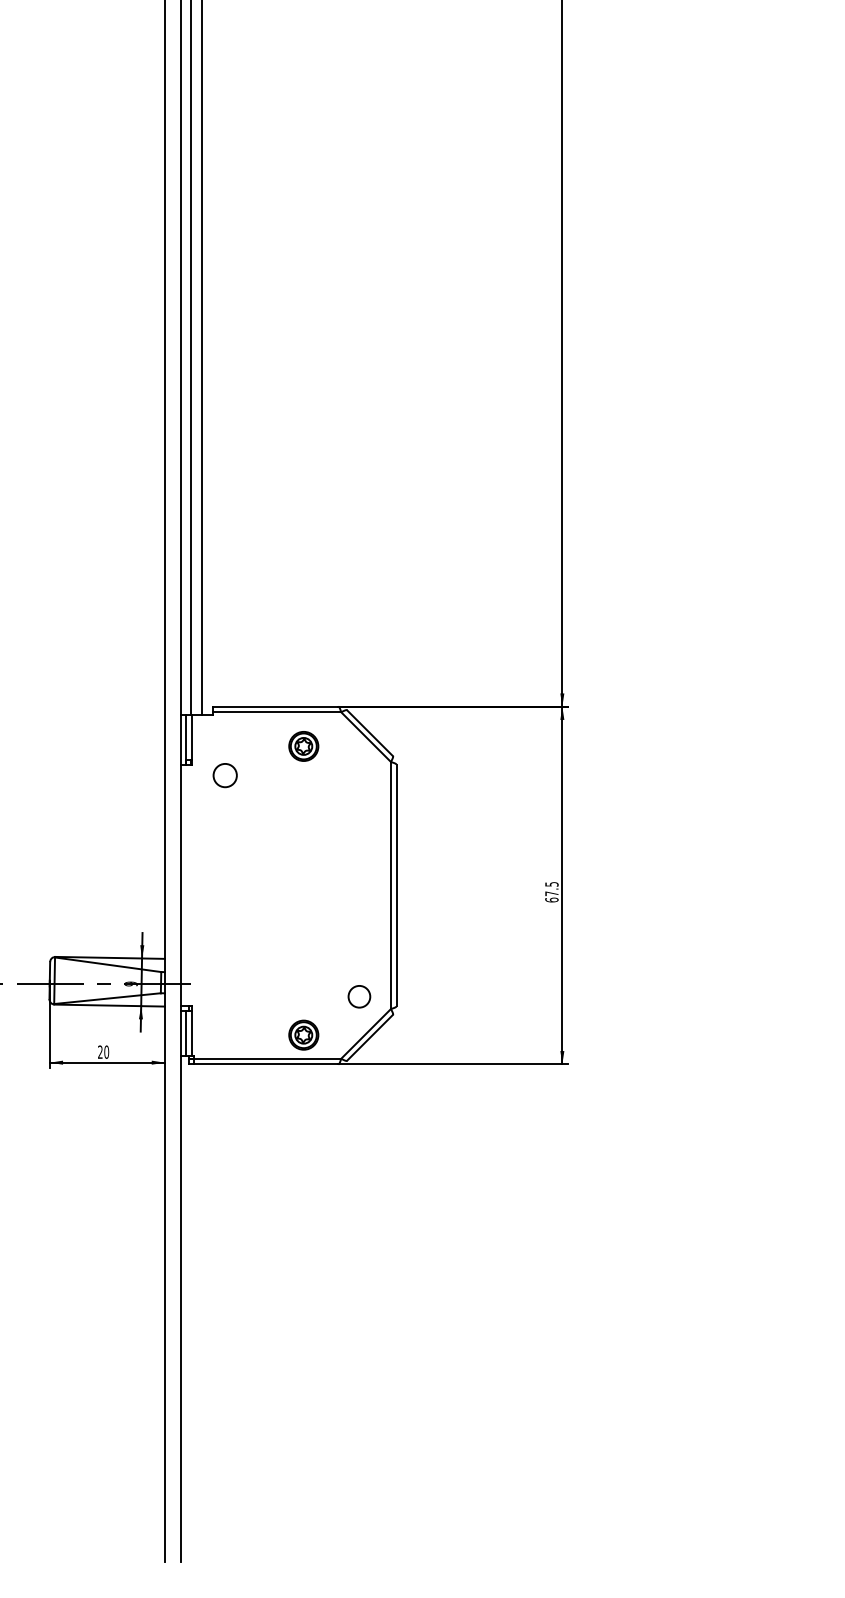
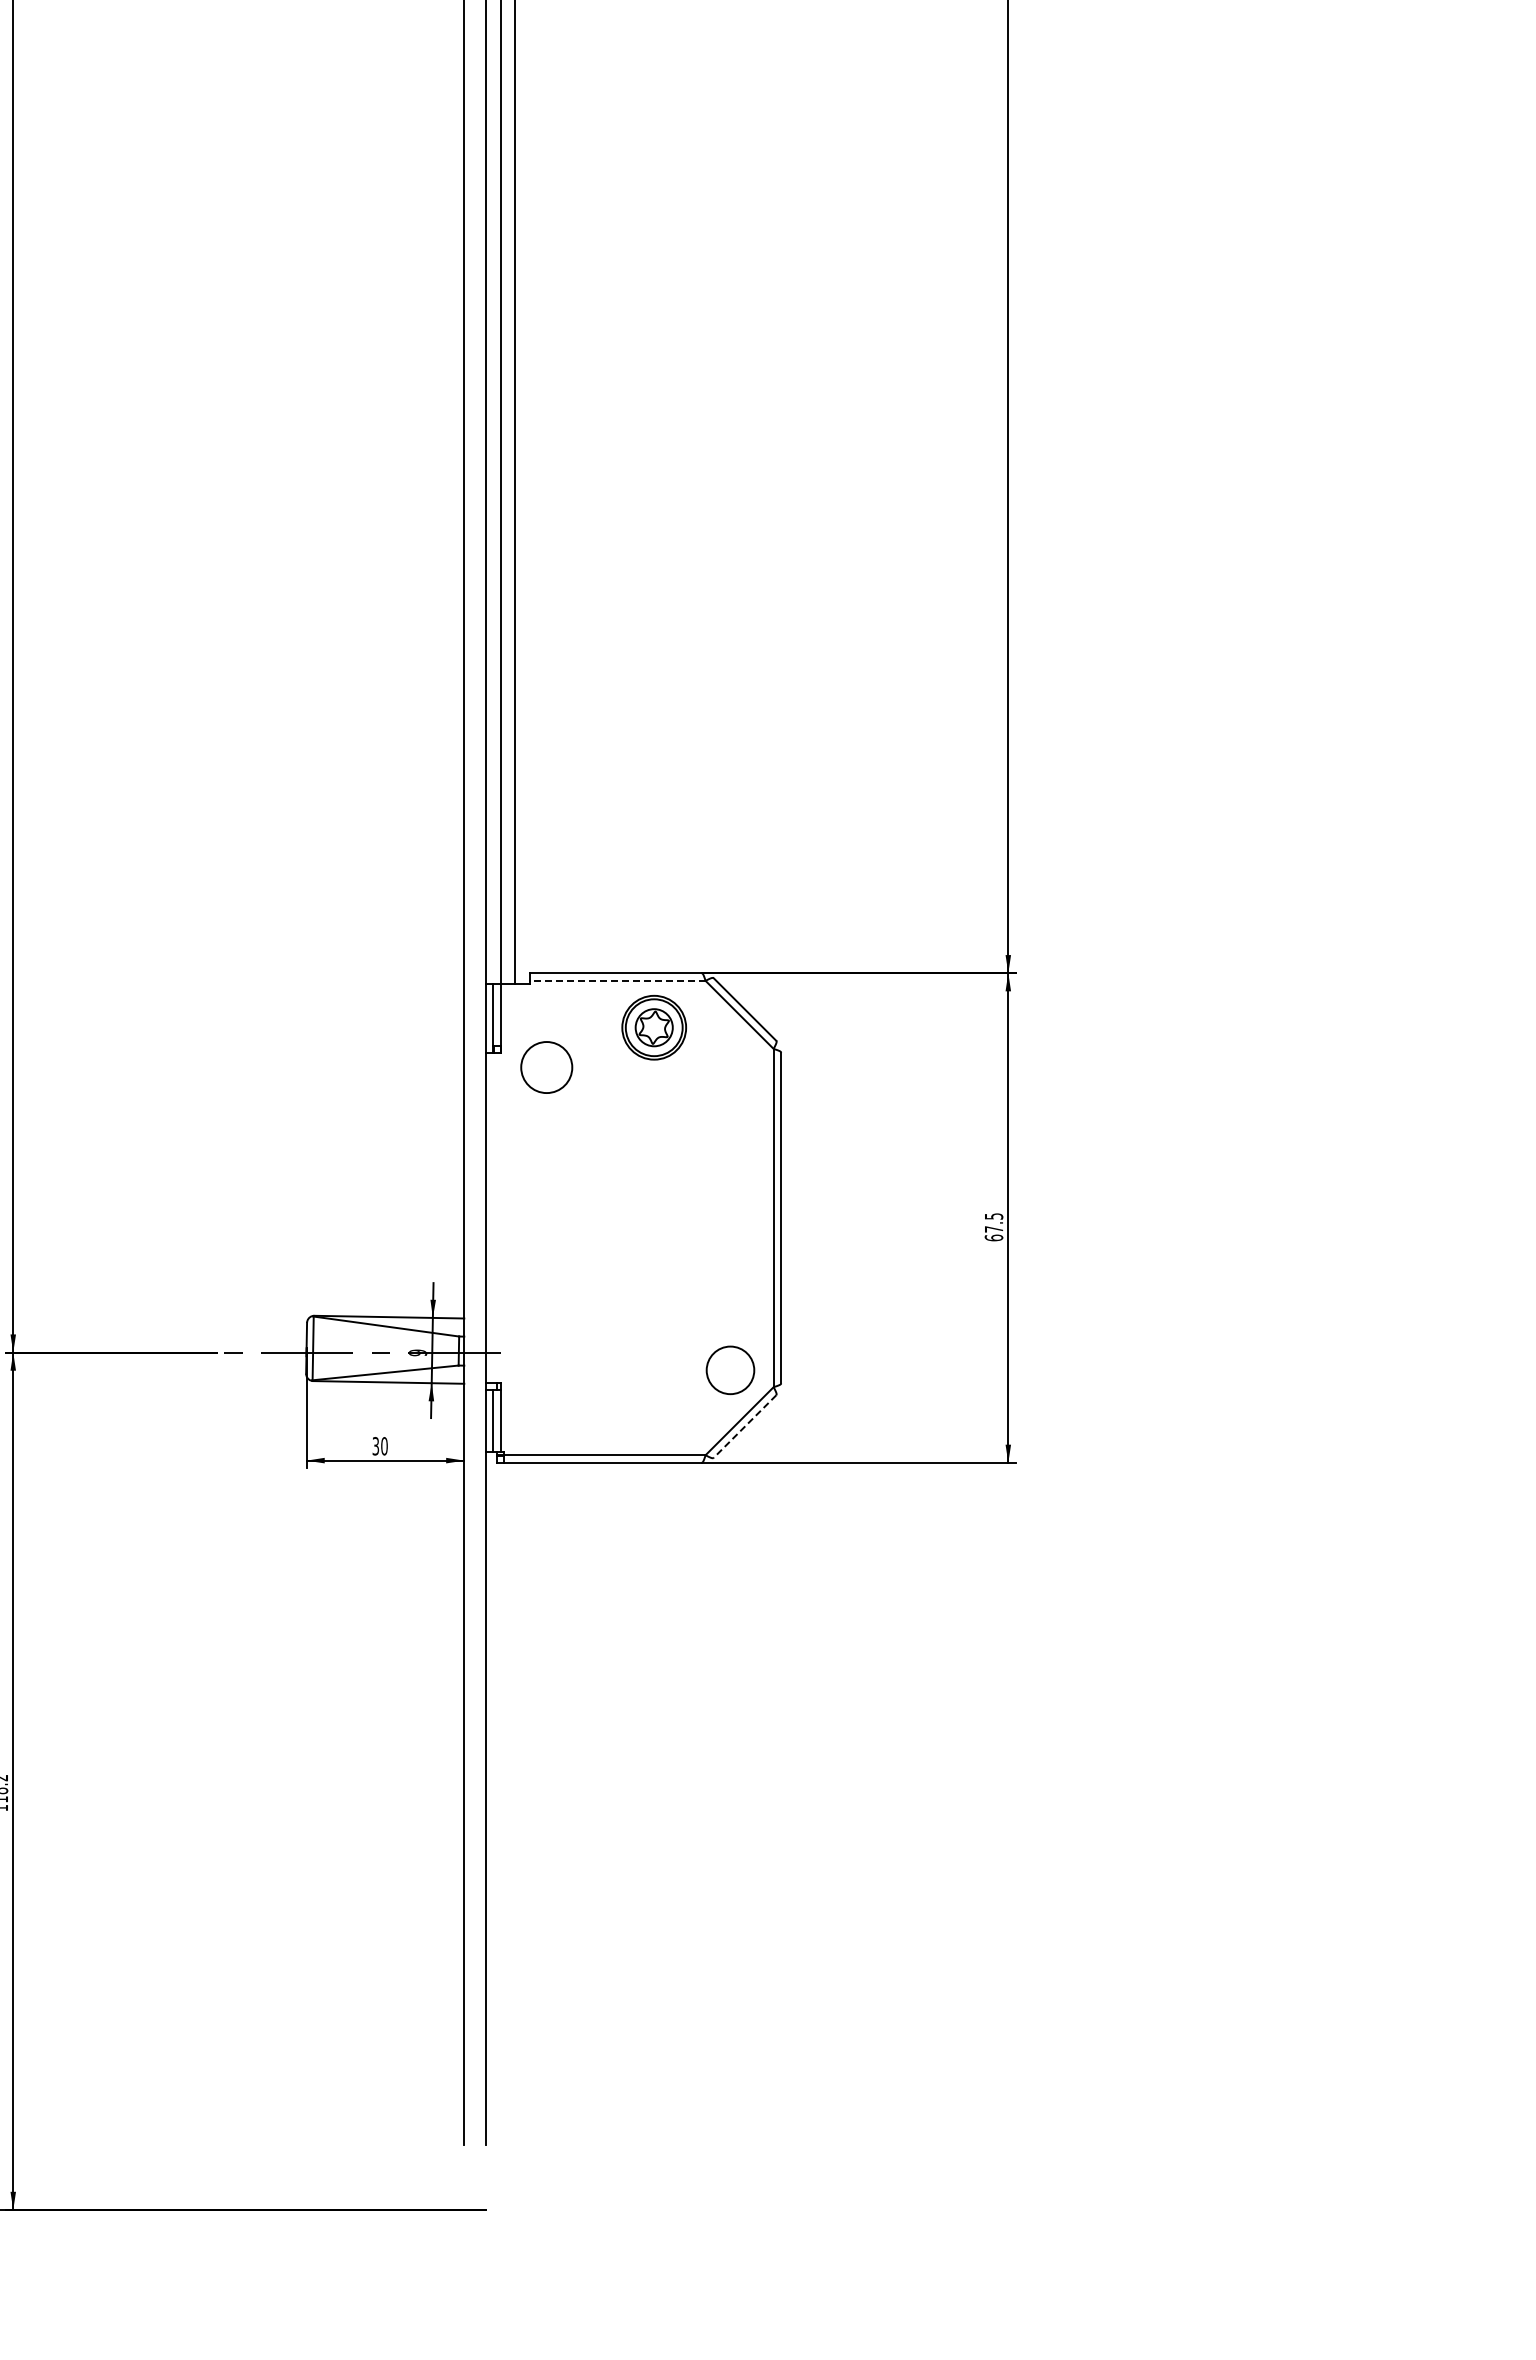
line: (276, 712) -> (617, 980), solid -> dashed
part: (303, 746) -> (654, 1027), size x1.6
circle: (225, 775) -> (546, 1067), size x1.6
circle: (359, 996) -> (730, 1370), size x1.6
part: (303, 1034) -> (654, 1422), removed
line: (369, 1037) -> (744, 1426), solid -> dashed
text: (100, 1052) -> (375, 1446), 20 -> 30

